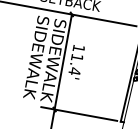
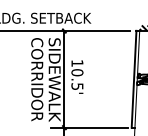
text: (36, 57) -> (37, 79), SIDEWALK -> CORRIDOR
text: (76, 64) -> (77, 79), 11.4' -> 10.5'

